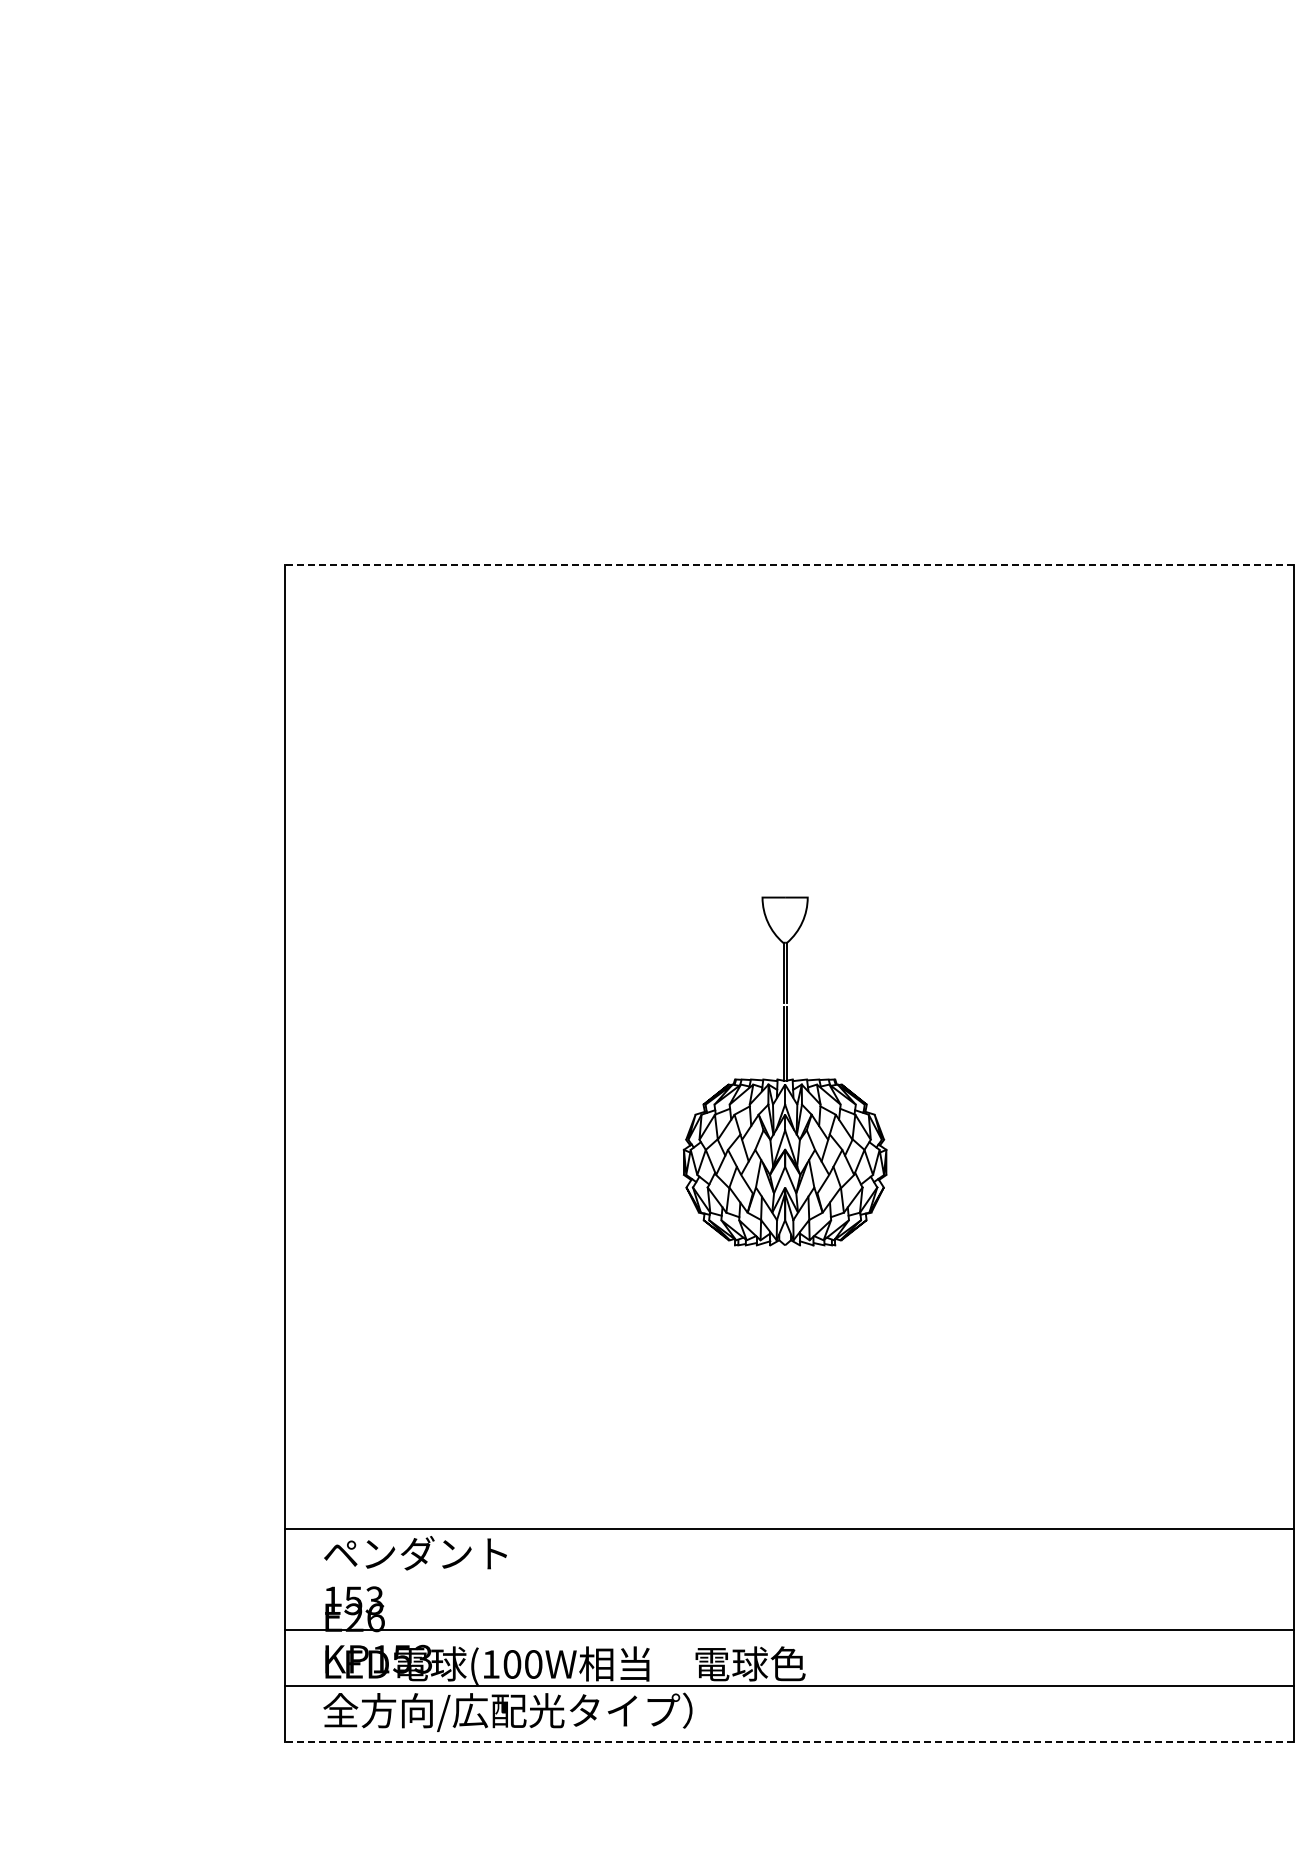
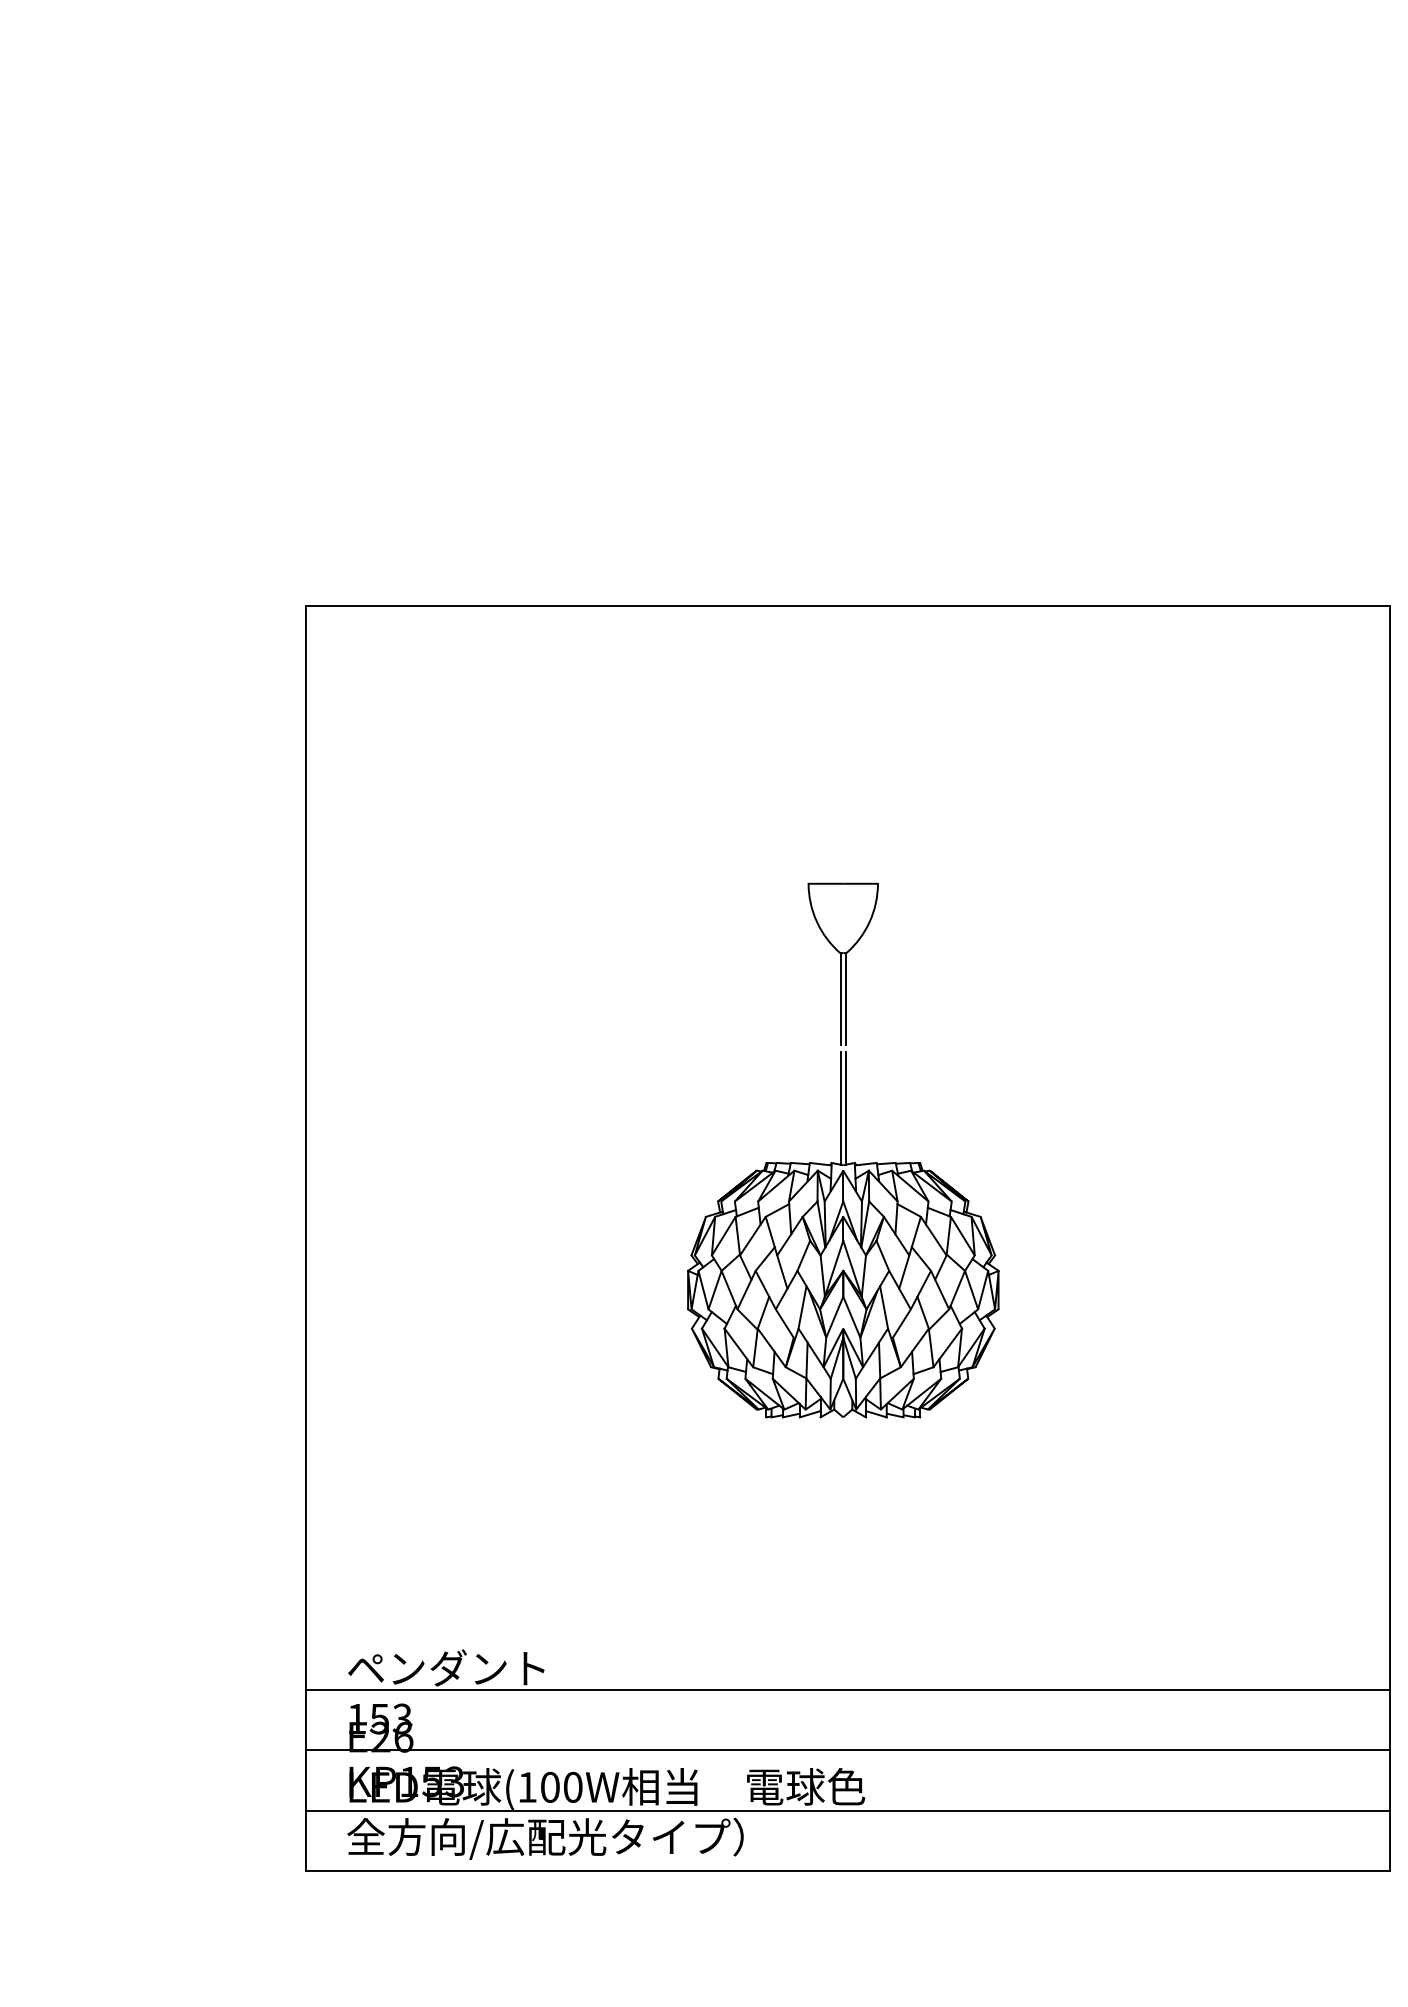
line: (789, 564) -> (847, 606), dashed -> solid
part: (784, 1071) -> (842, 1150), size x1.43
line: (789, 1528) -> (847, 1689), moved
line: (789, 1742) -> (847, 1871), dashed -> solid

